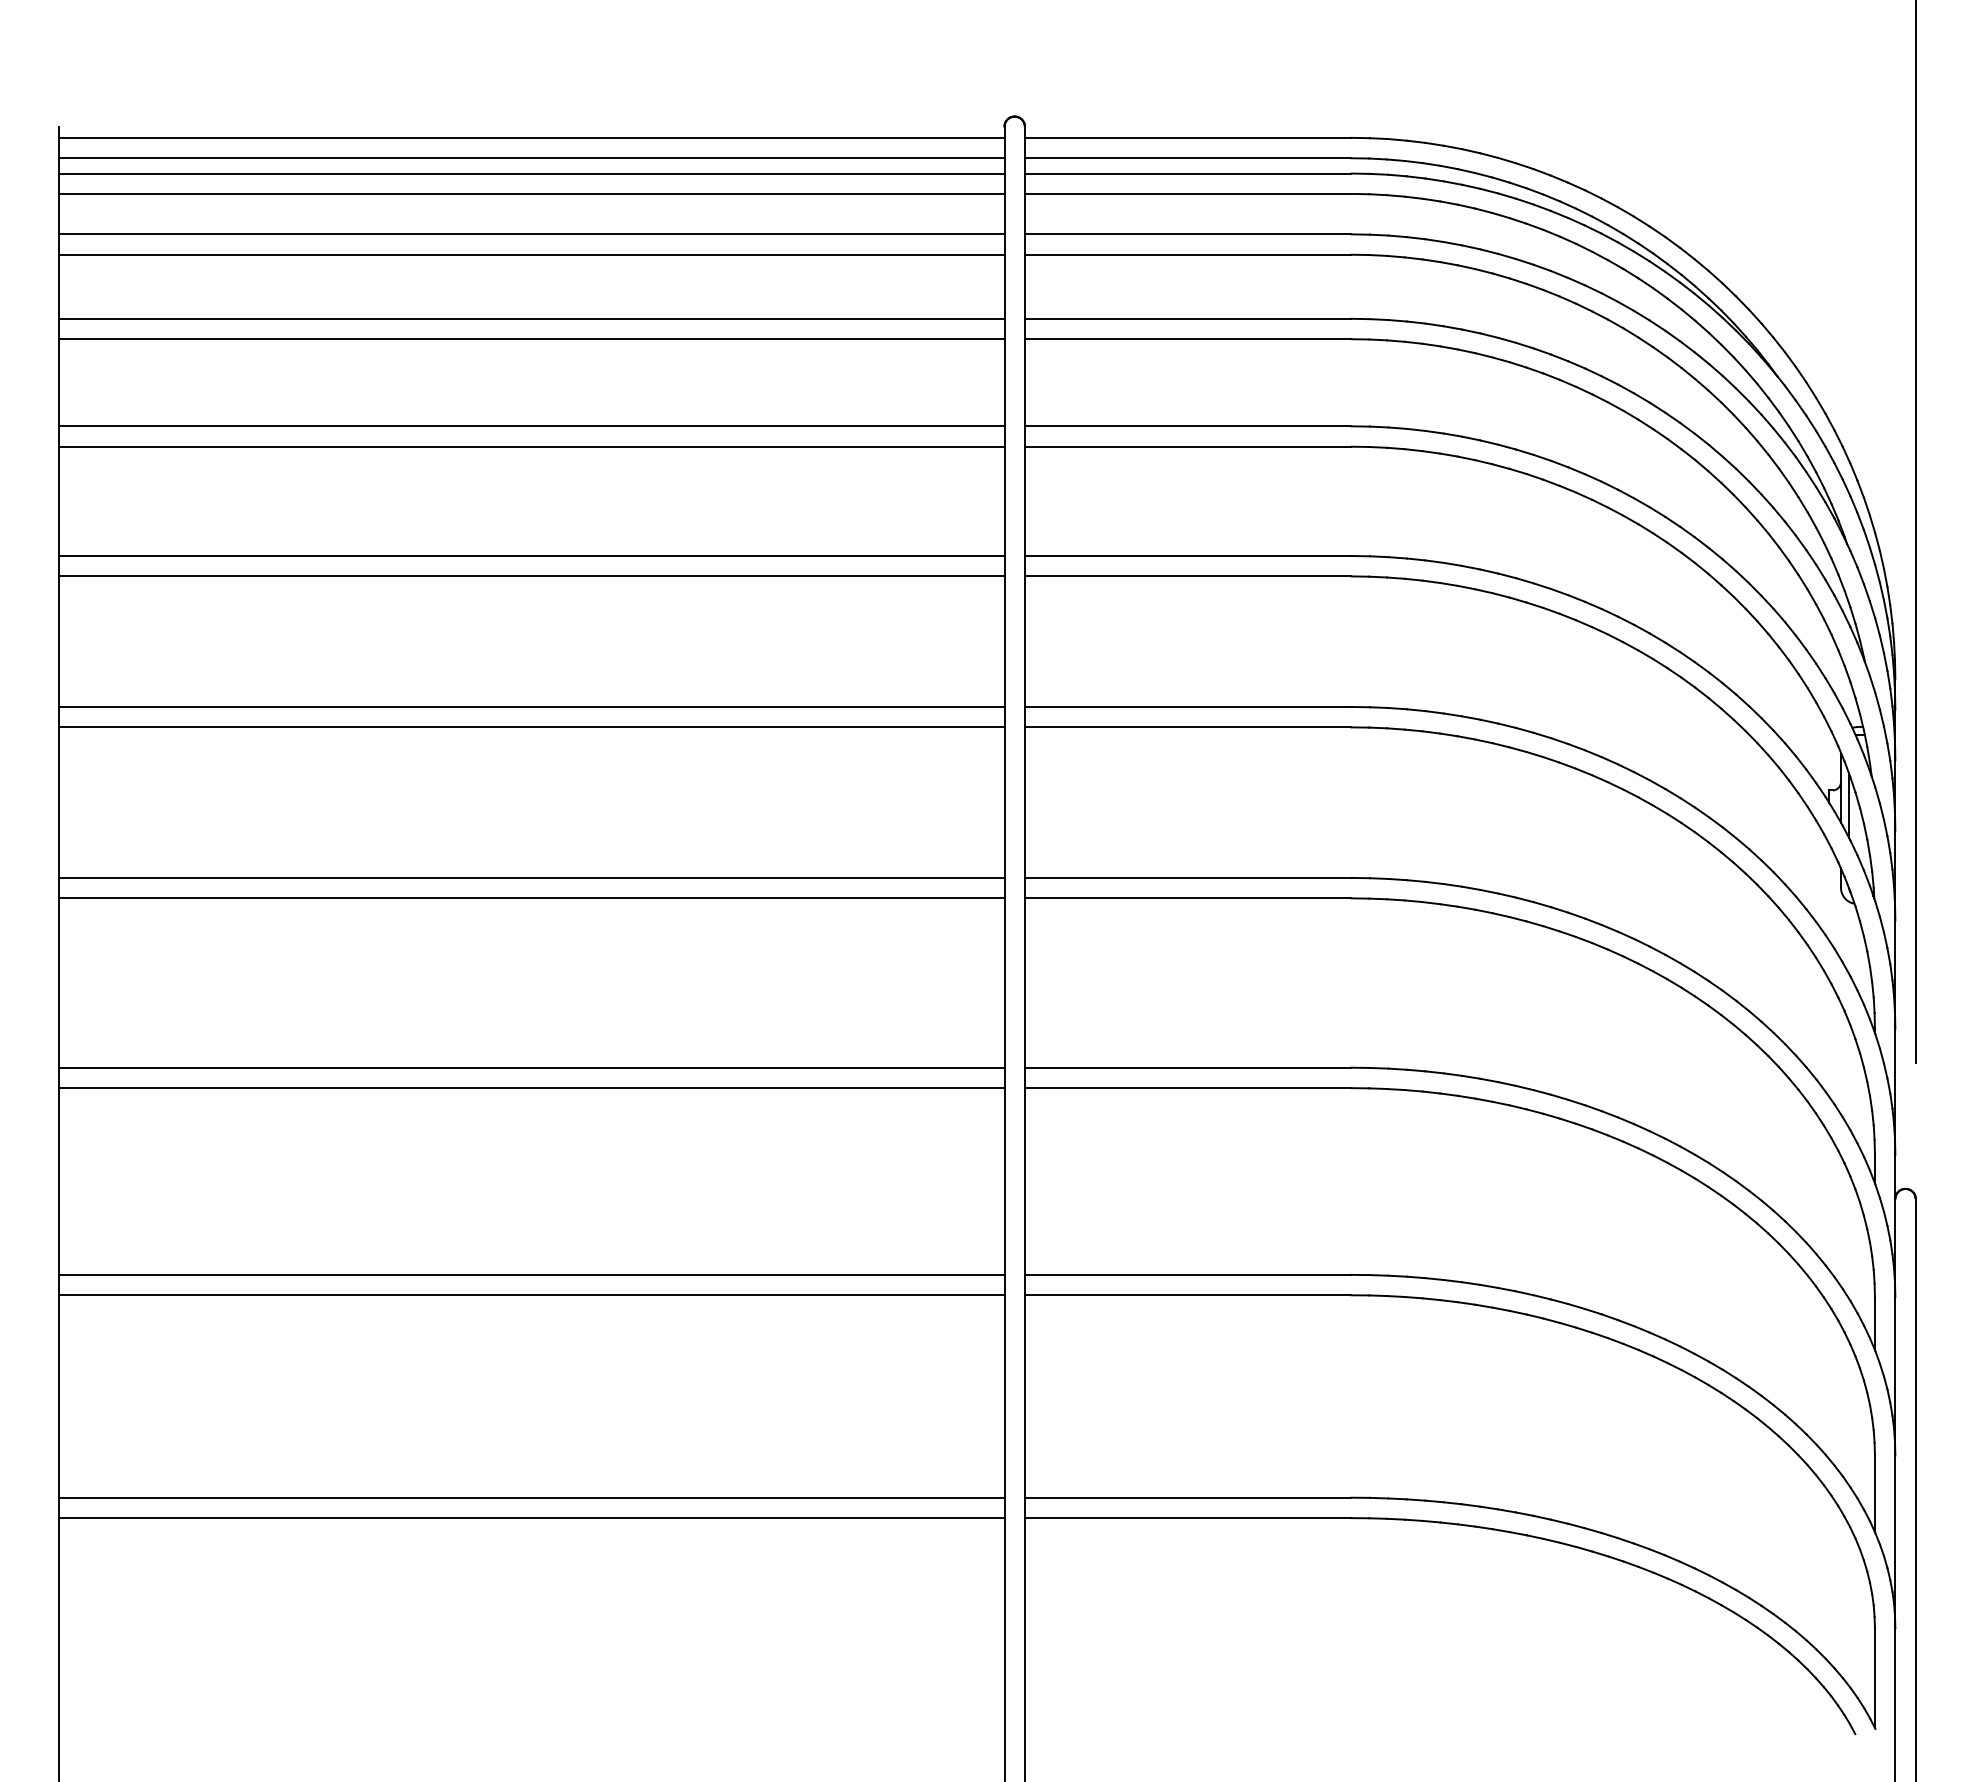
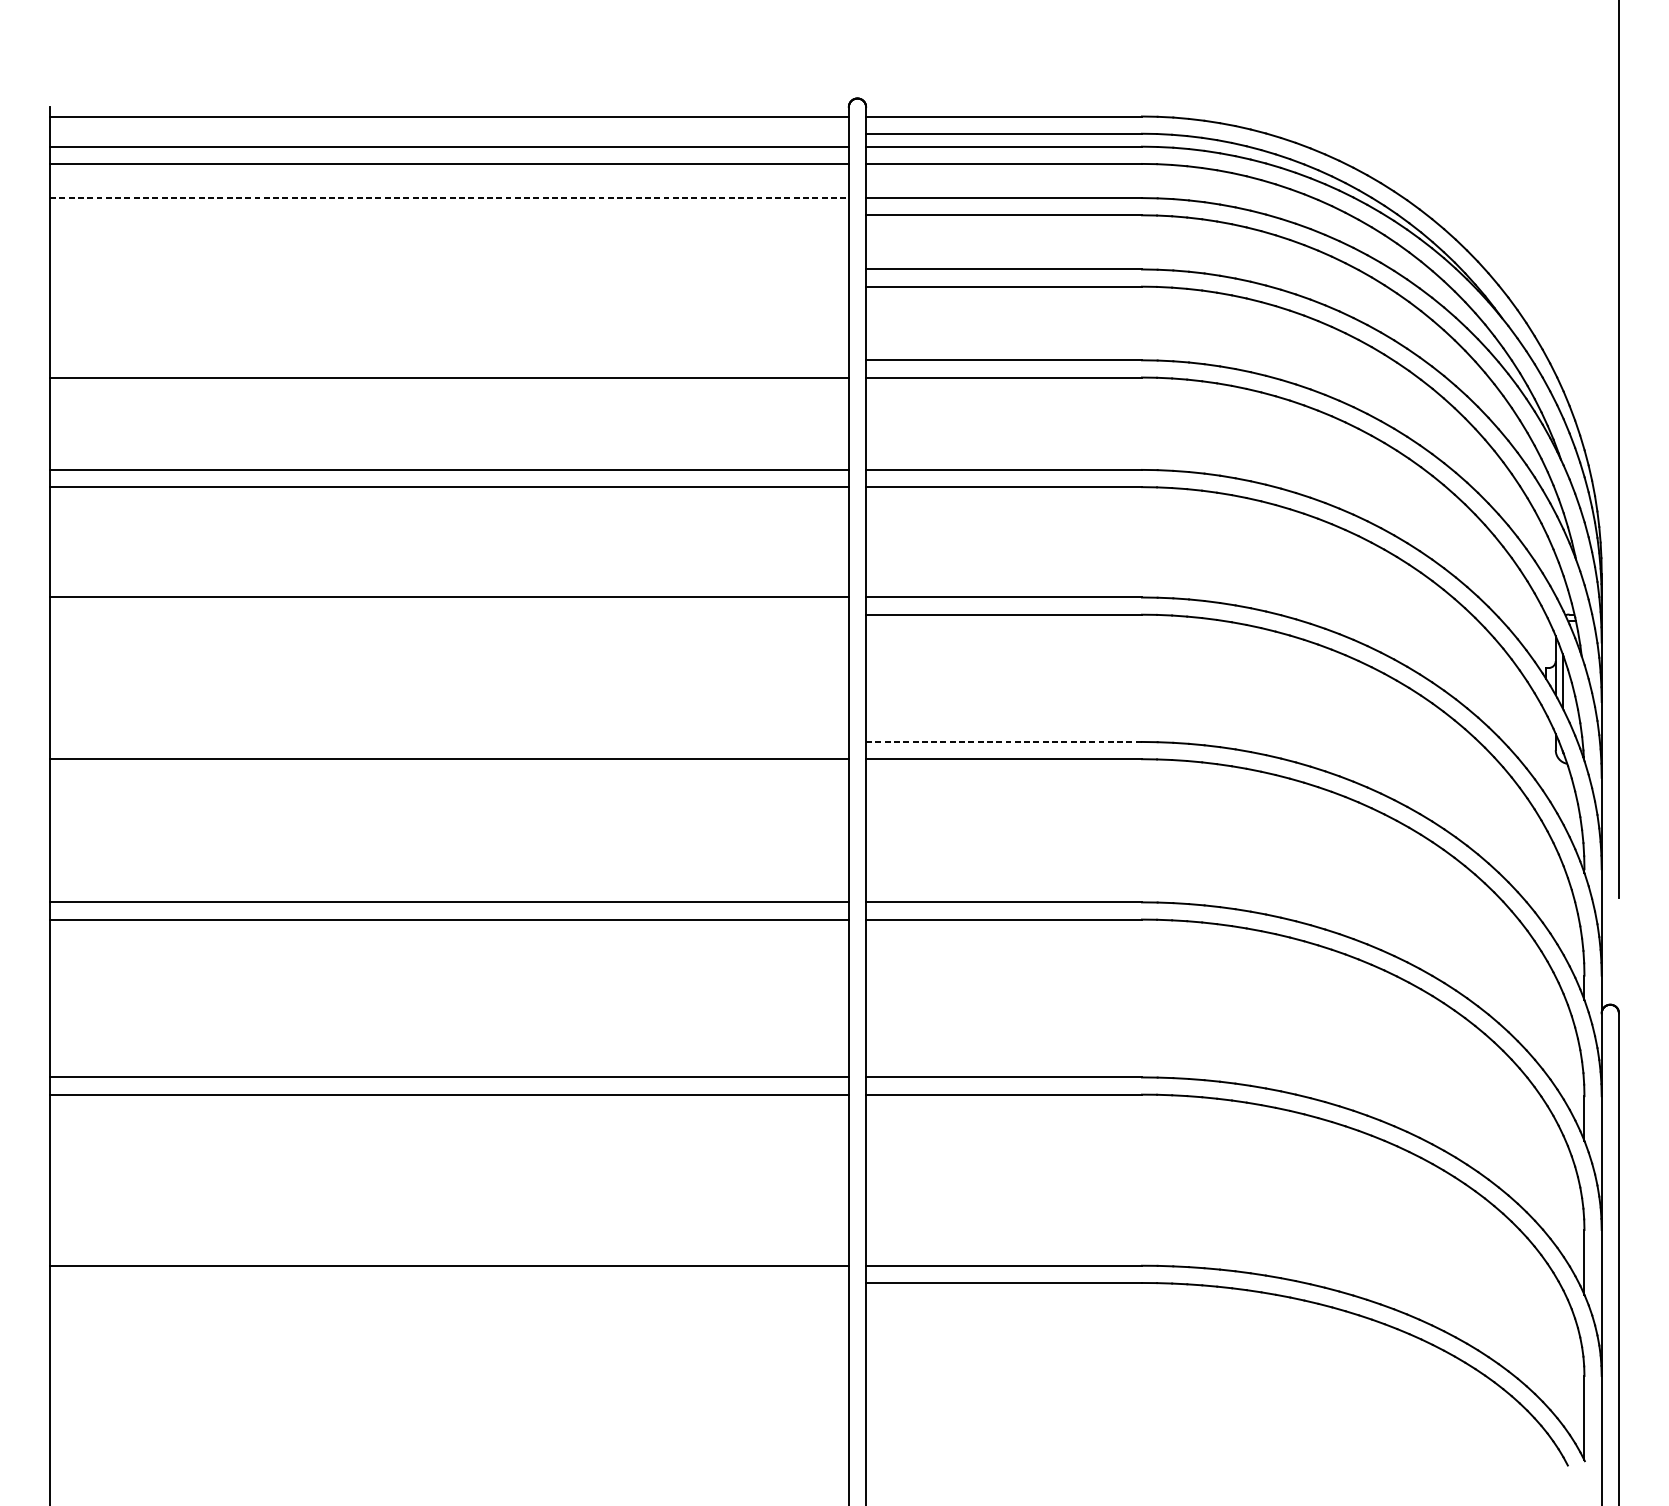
line: (531, 158) -> (449, 133), removed
line: (531, 234) -> (449, 198), solid -> dashed
line: (531, 254) -> (449, 215), removed
line: (531, 318) -> (449, 269), removed
line: (531, 339) -> (449, 286), removed
line: (531, 426) -> (449, 360), removed
line: (531, 727) -> (449, 614), removed
line: (531, 877) -> (449, 741), removed
line: (1188, 877) -> (1004, 741), solid -> dashed
line: (531, 1518) -> (449, 1283), removed

